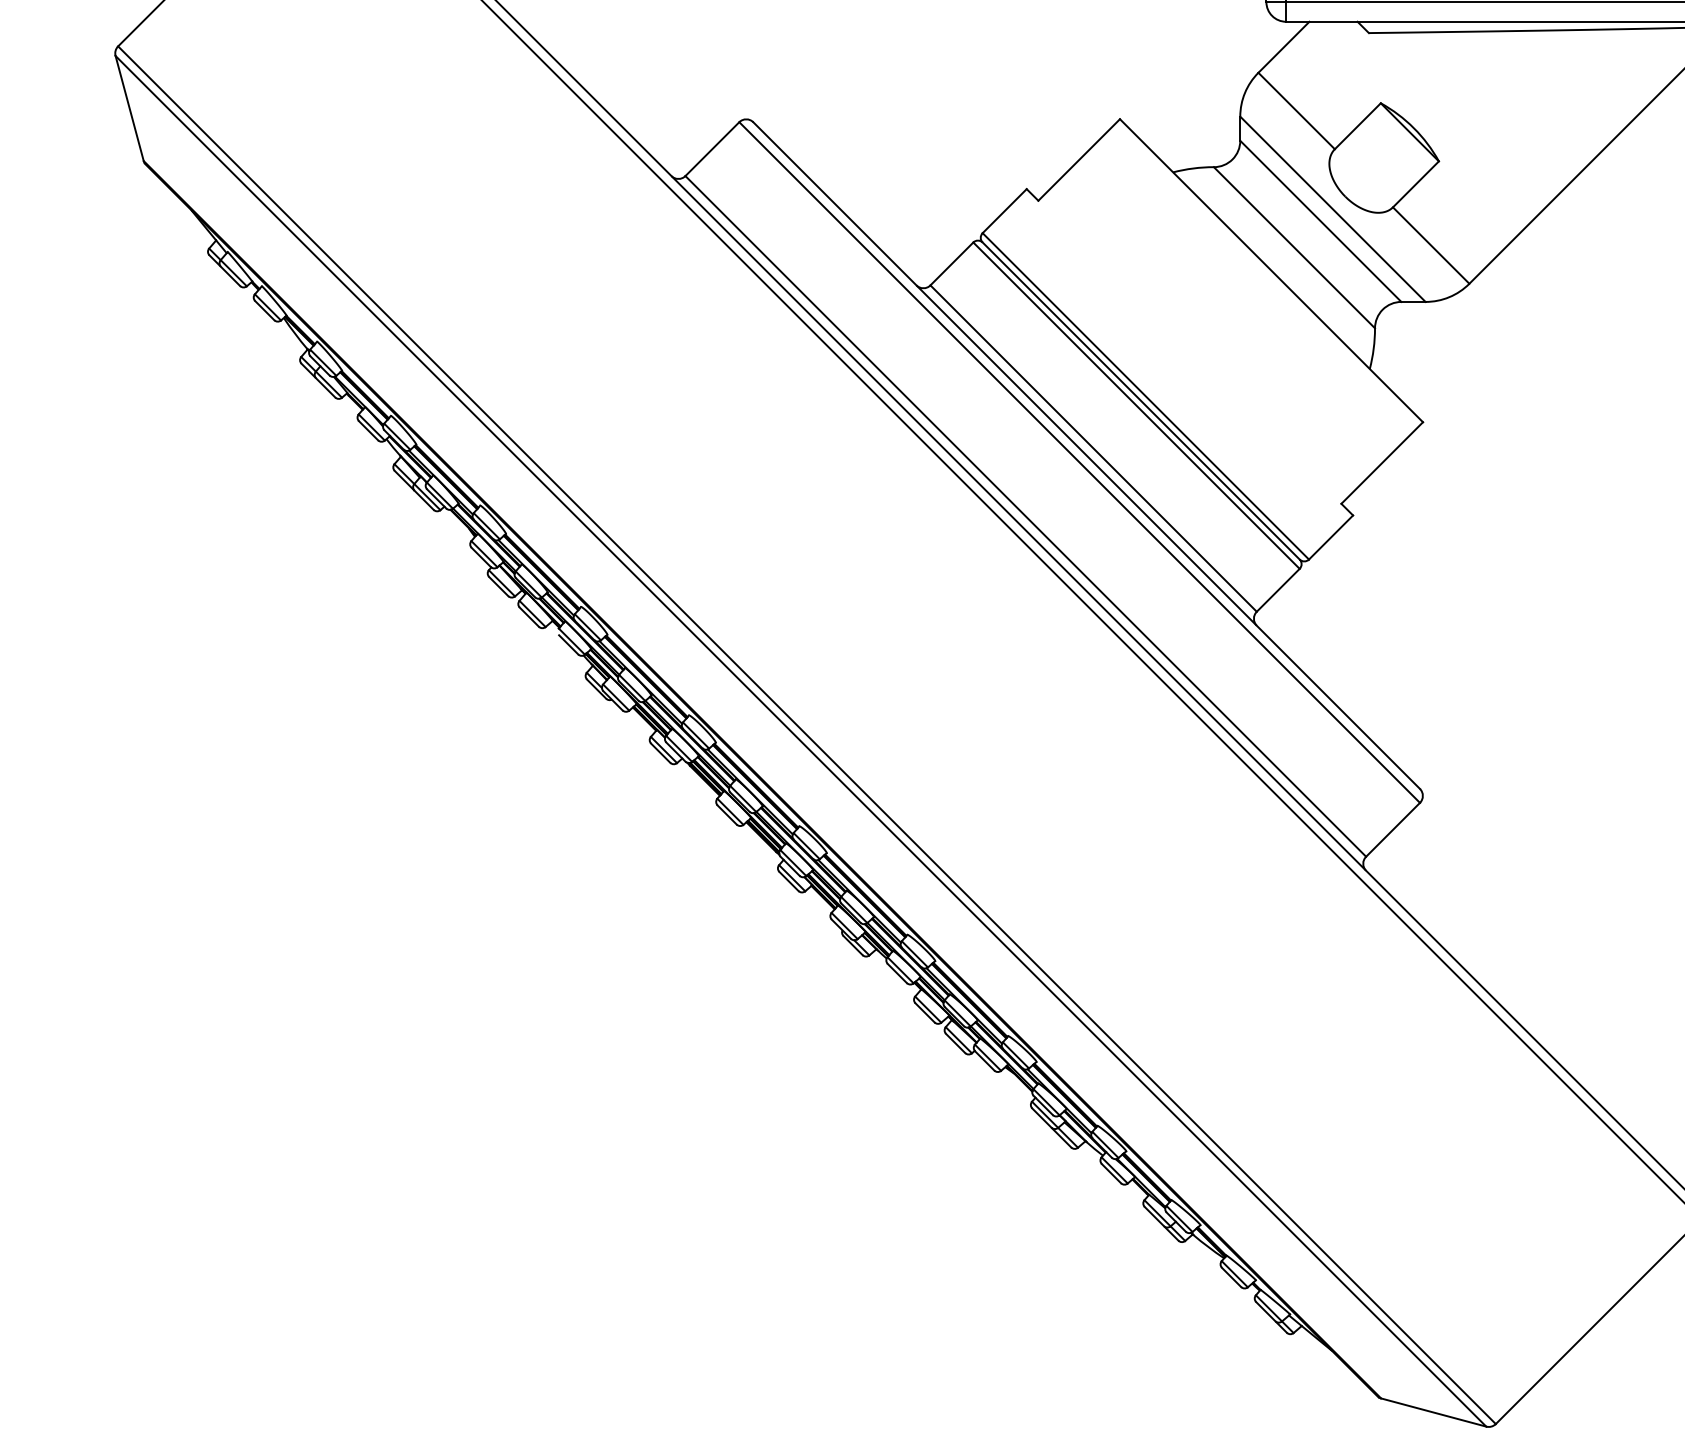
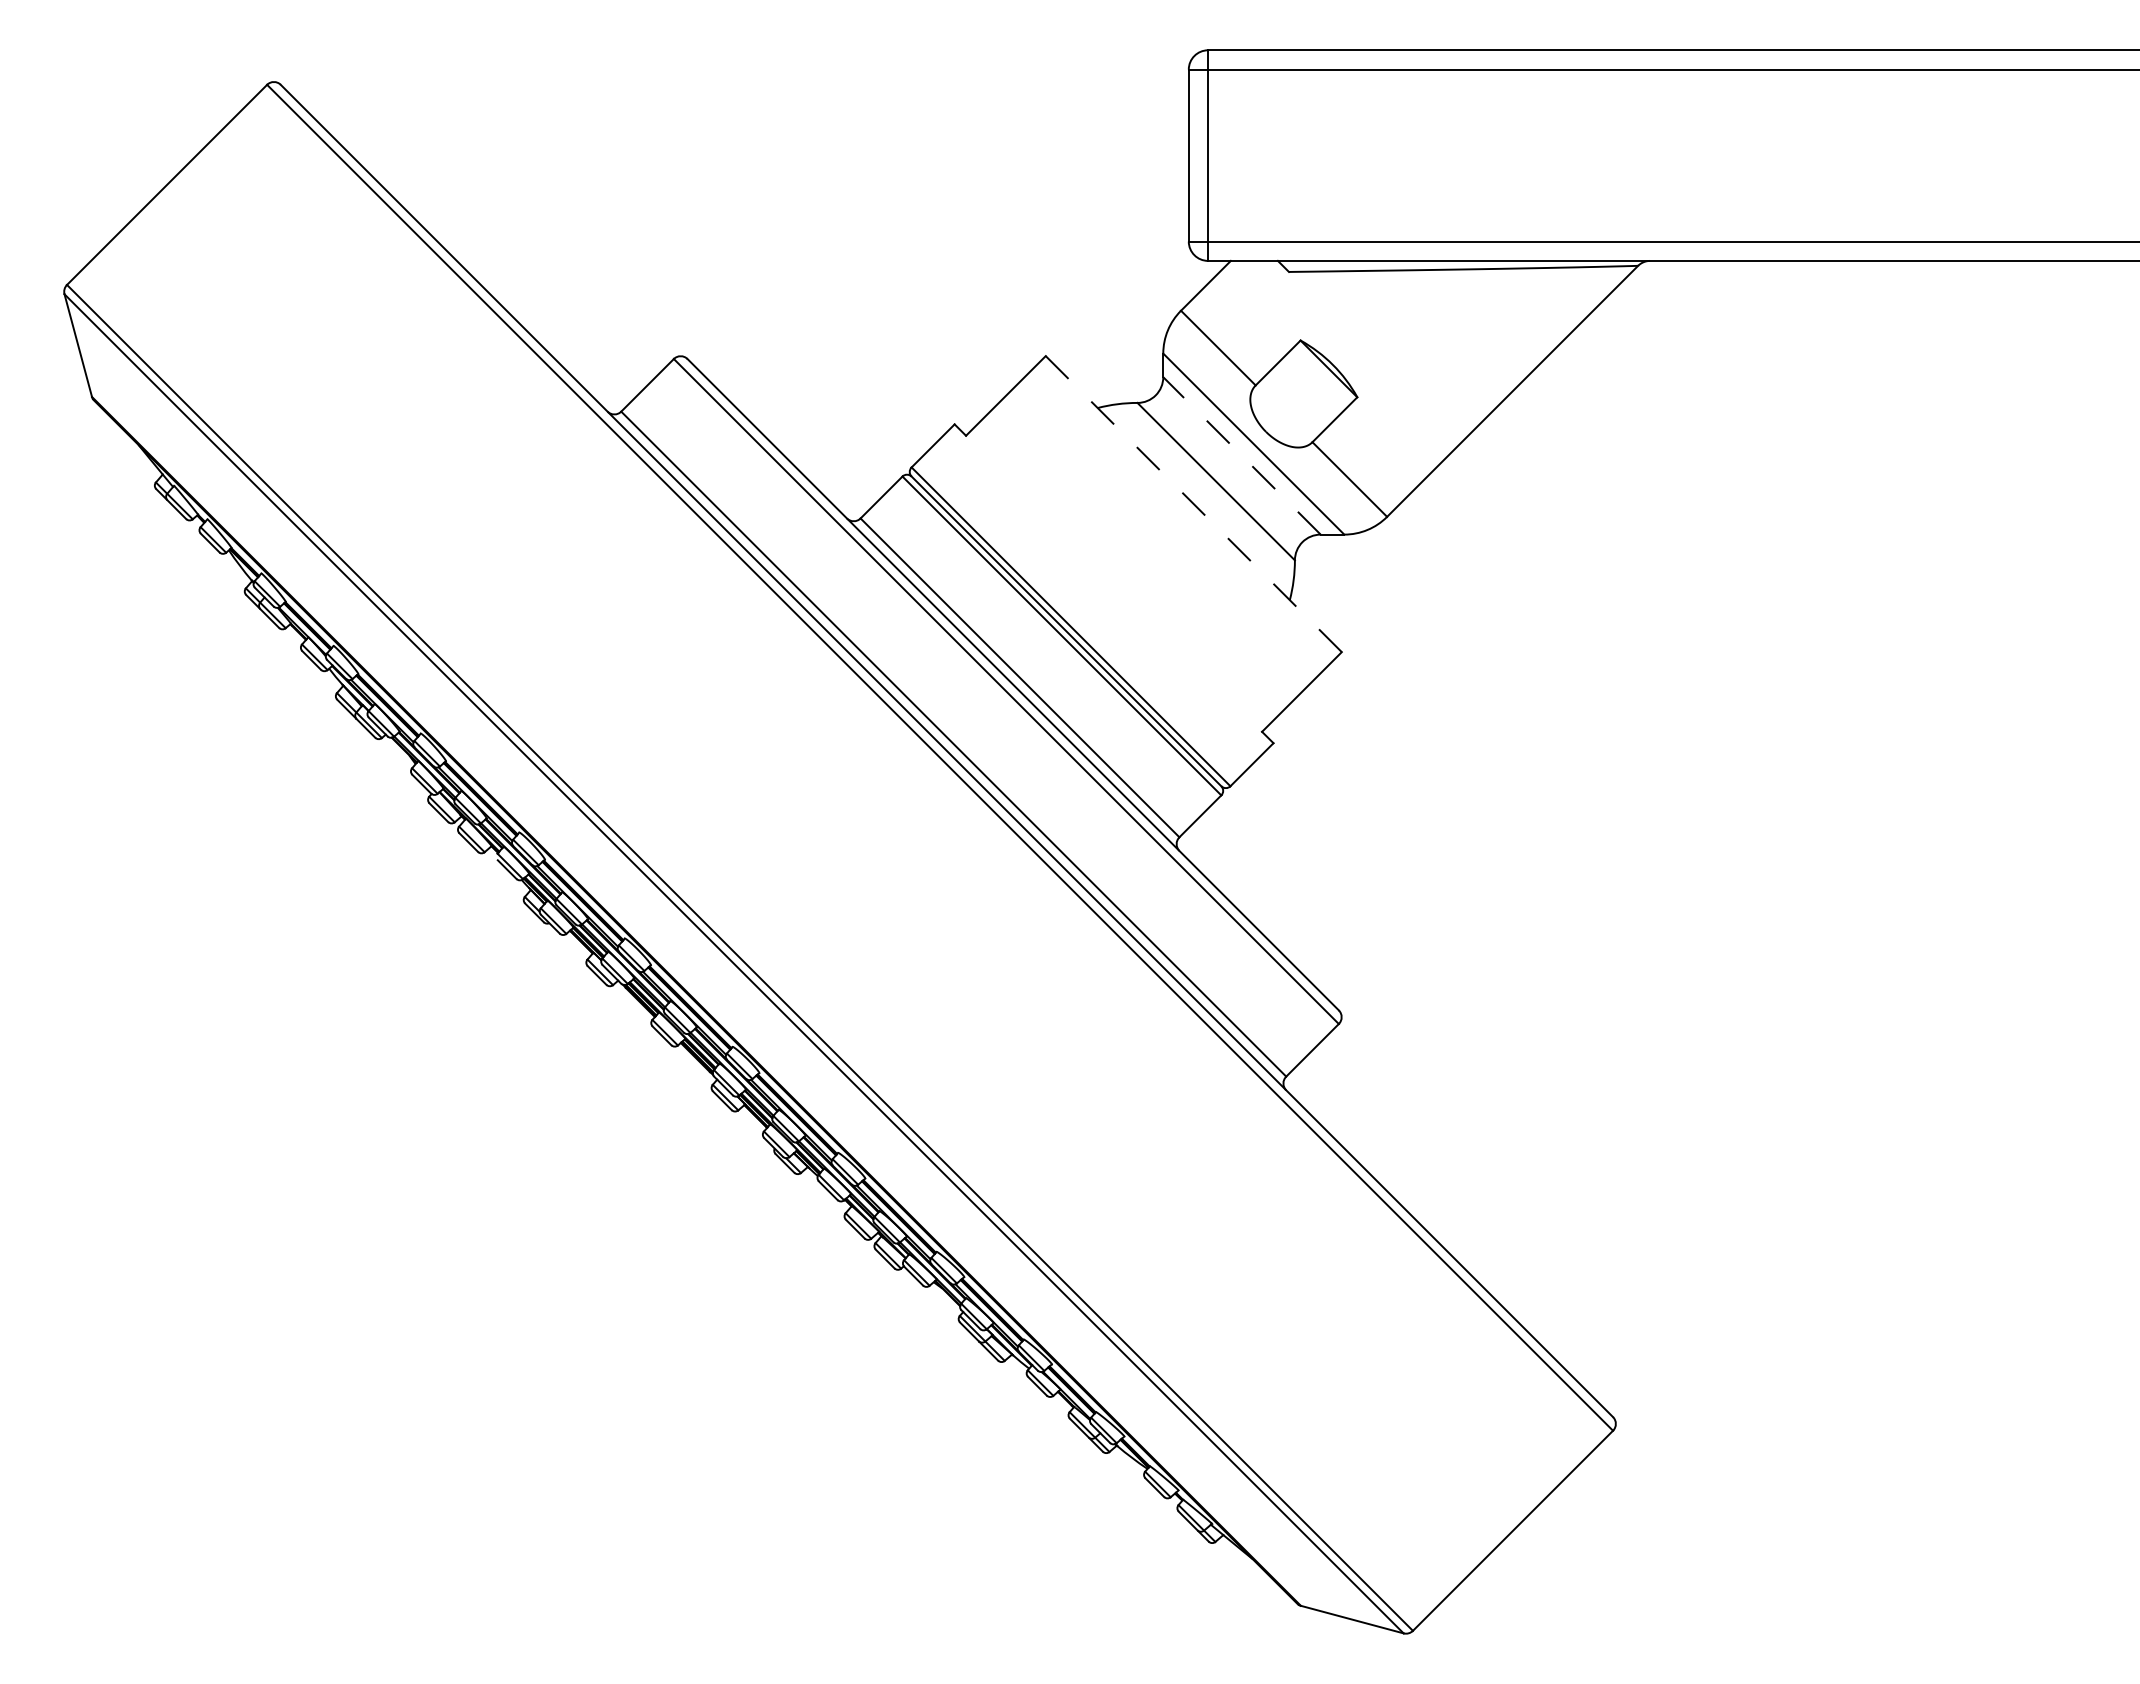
line: (1320, 220) -> (1241, 455), solid -> dashed
line: (1271, 270) -> (1193, 503), solid -> dashed

